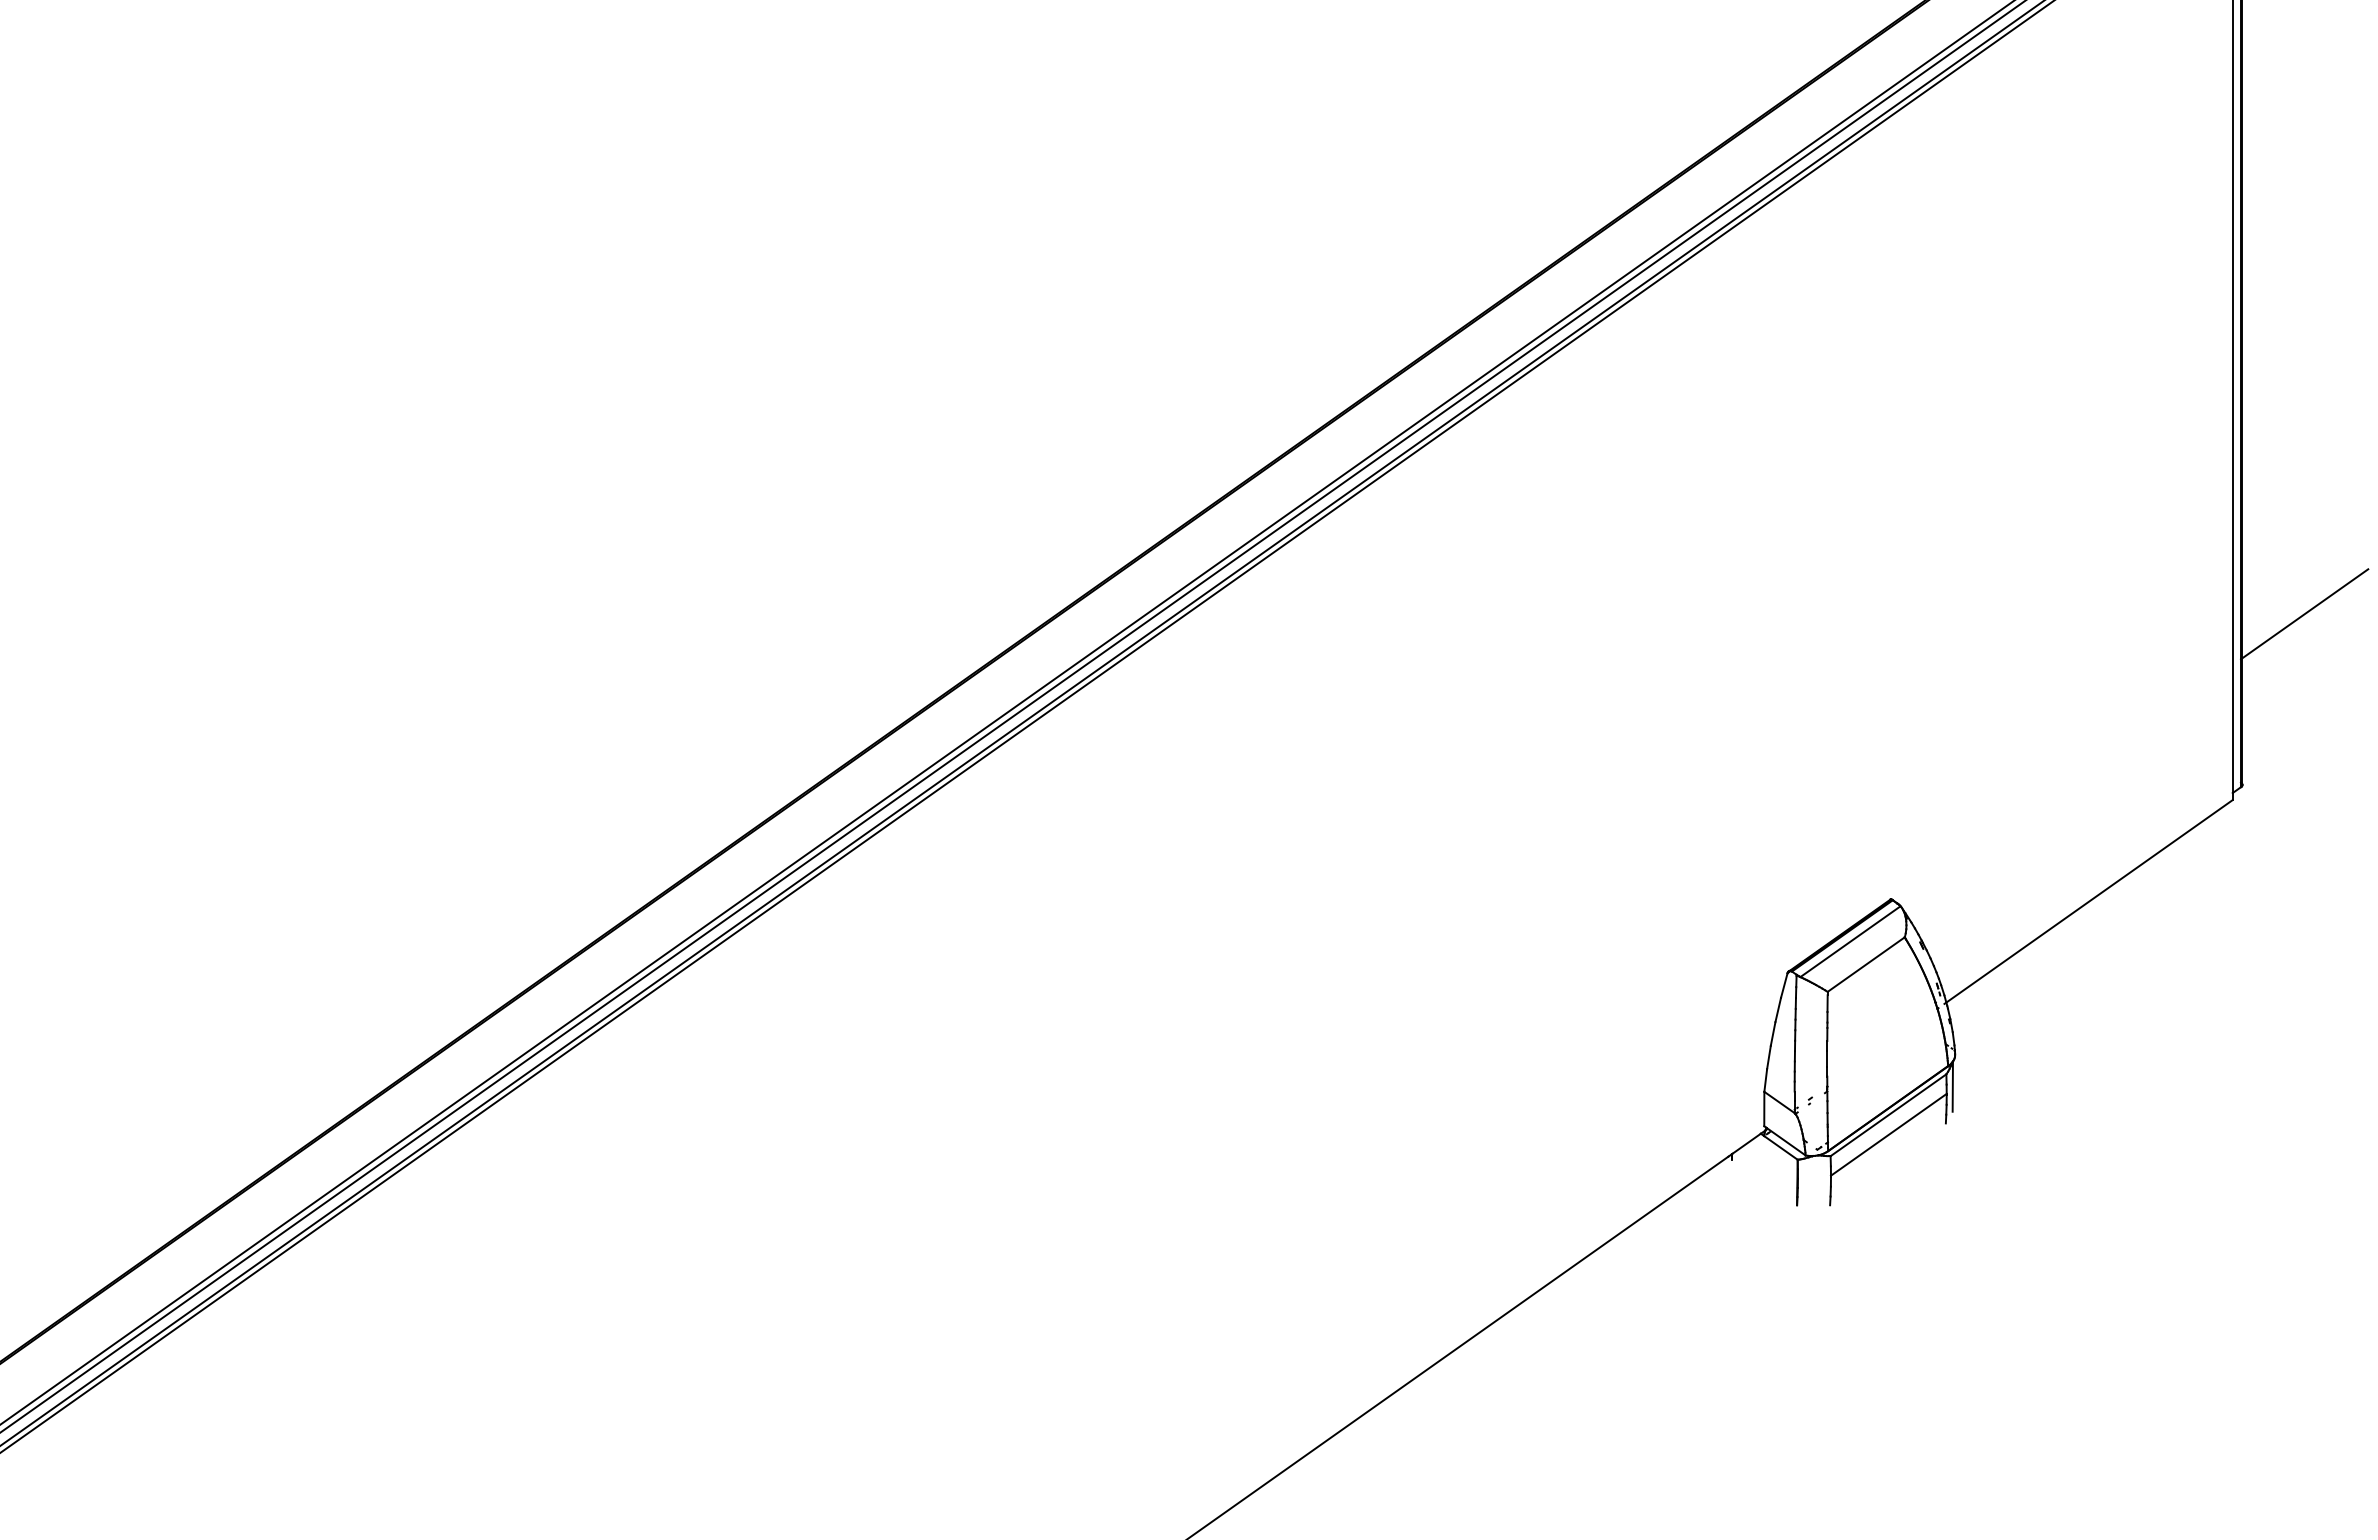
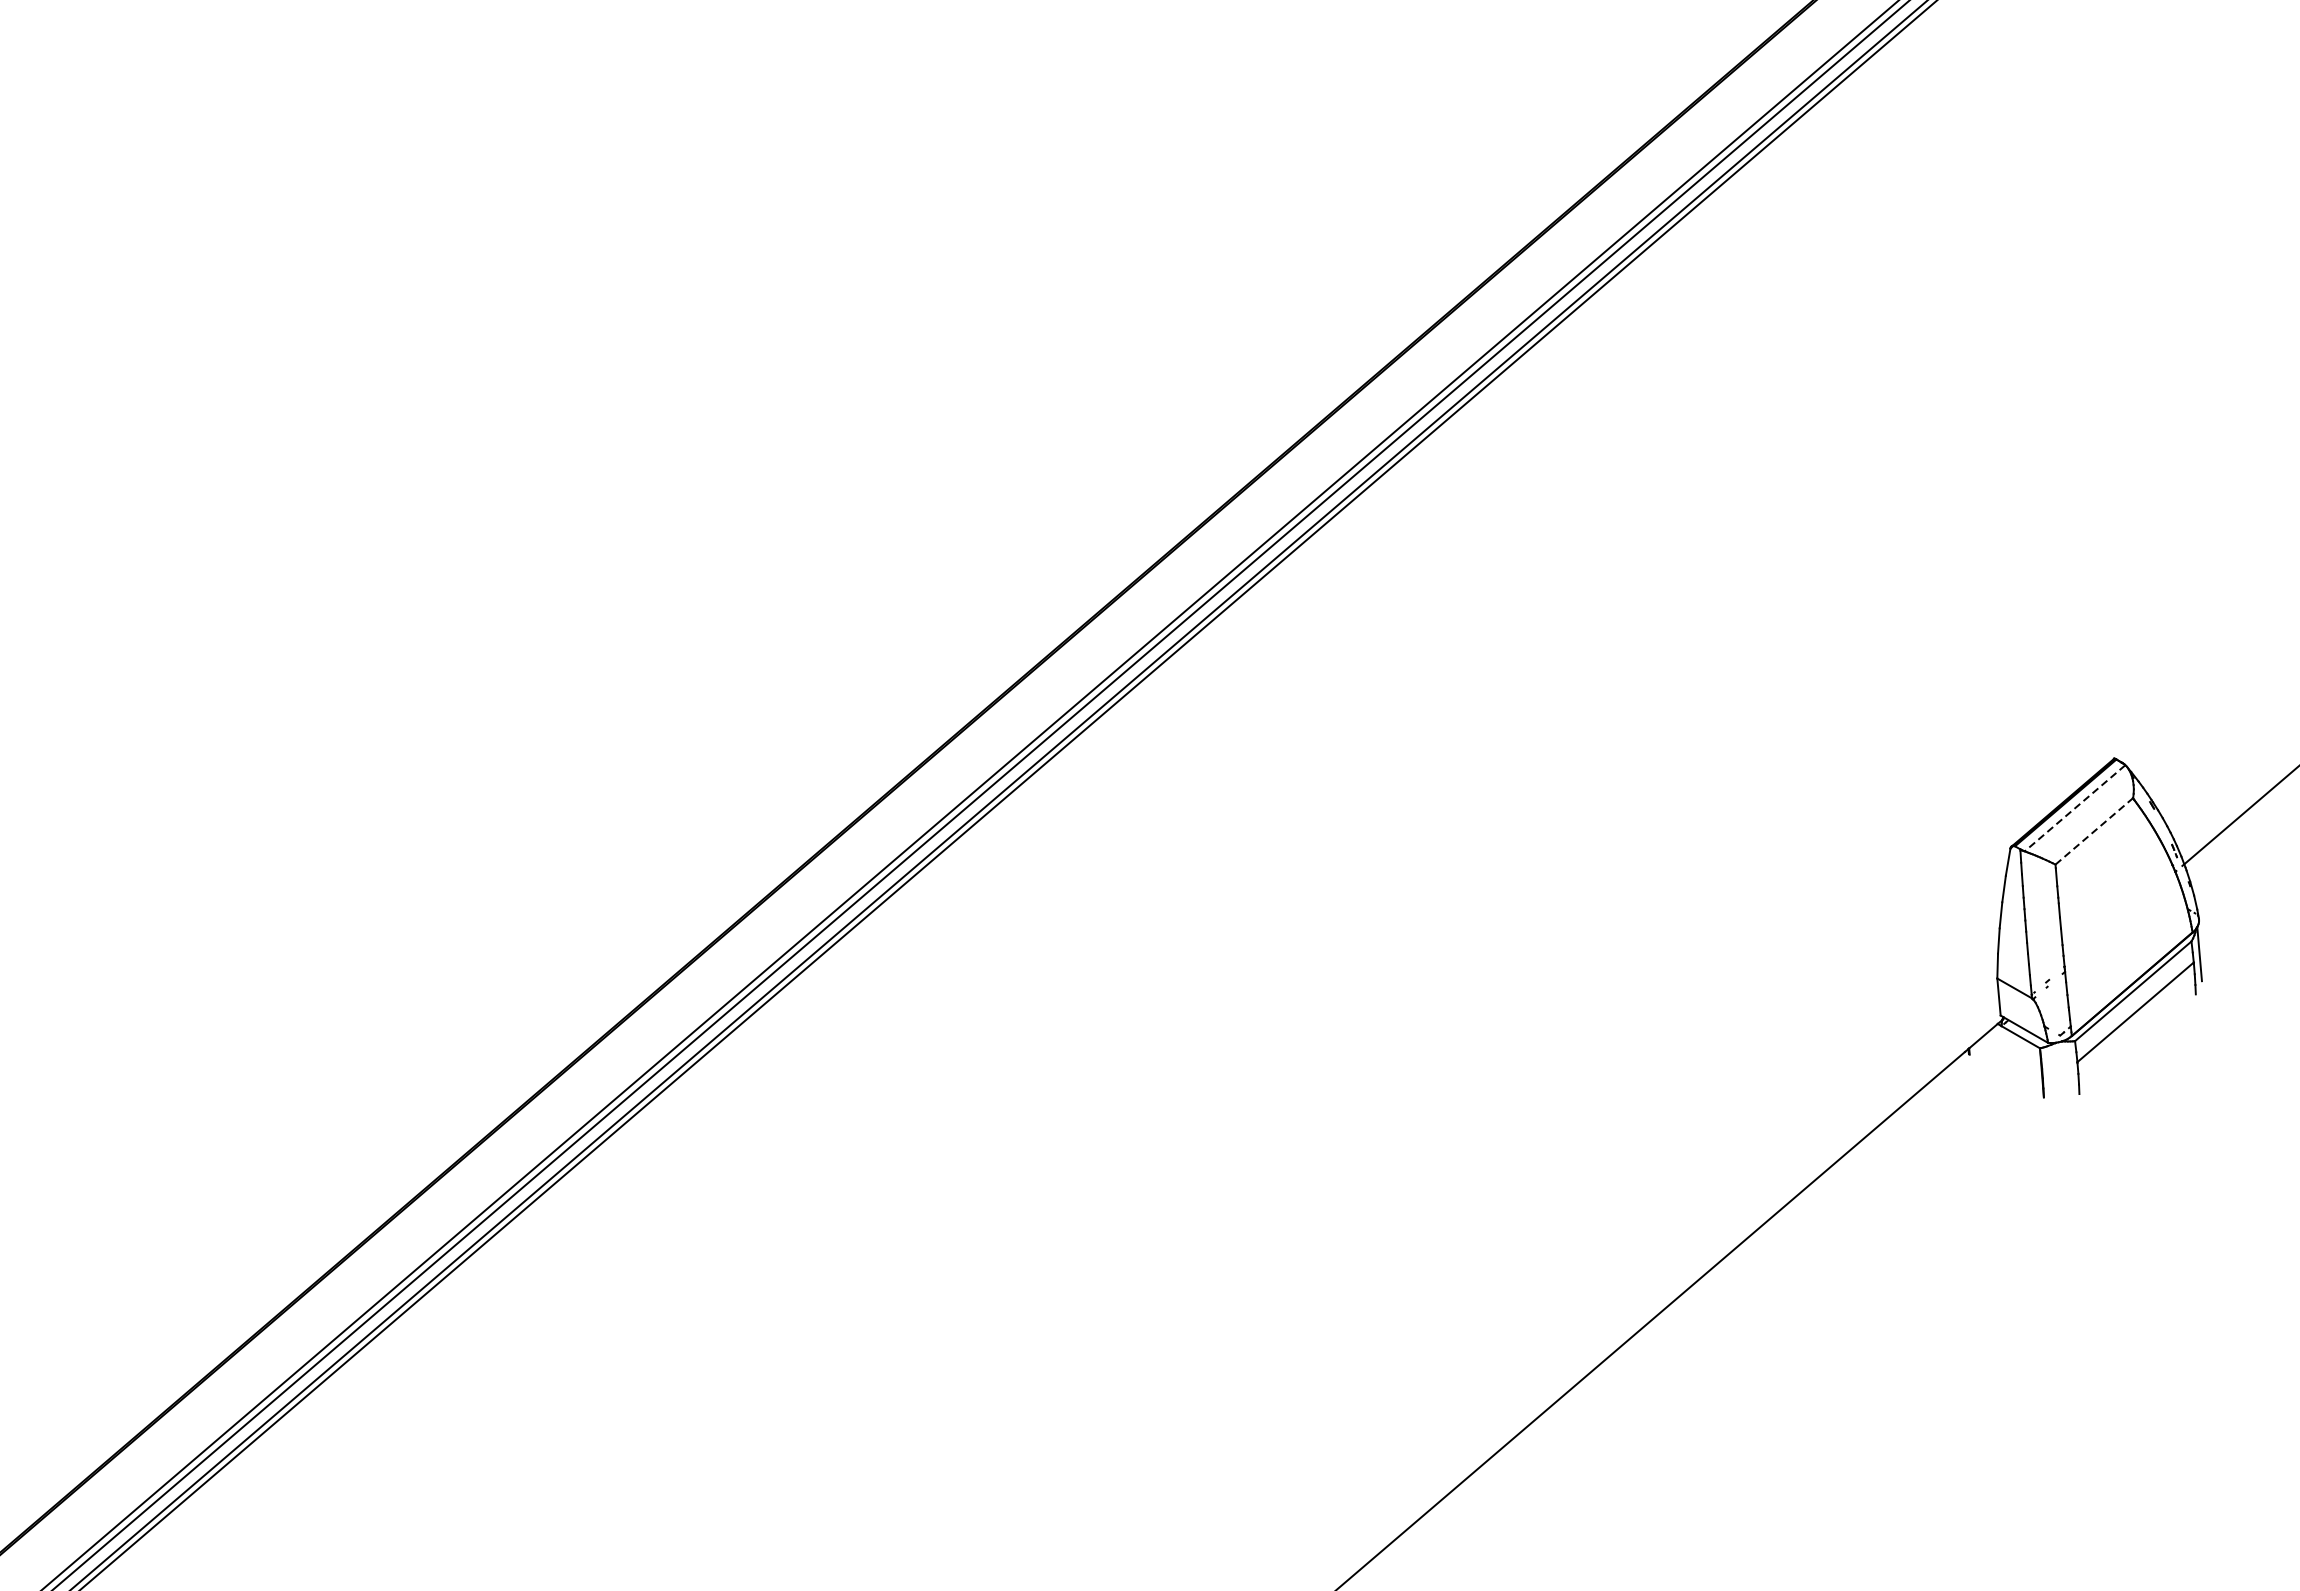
line: (1850, 941) -> (2075, 808), solid -> dashed
line: (1866, 964) -> (2094, 831), solid -> dashed

